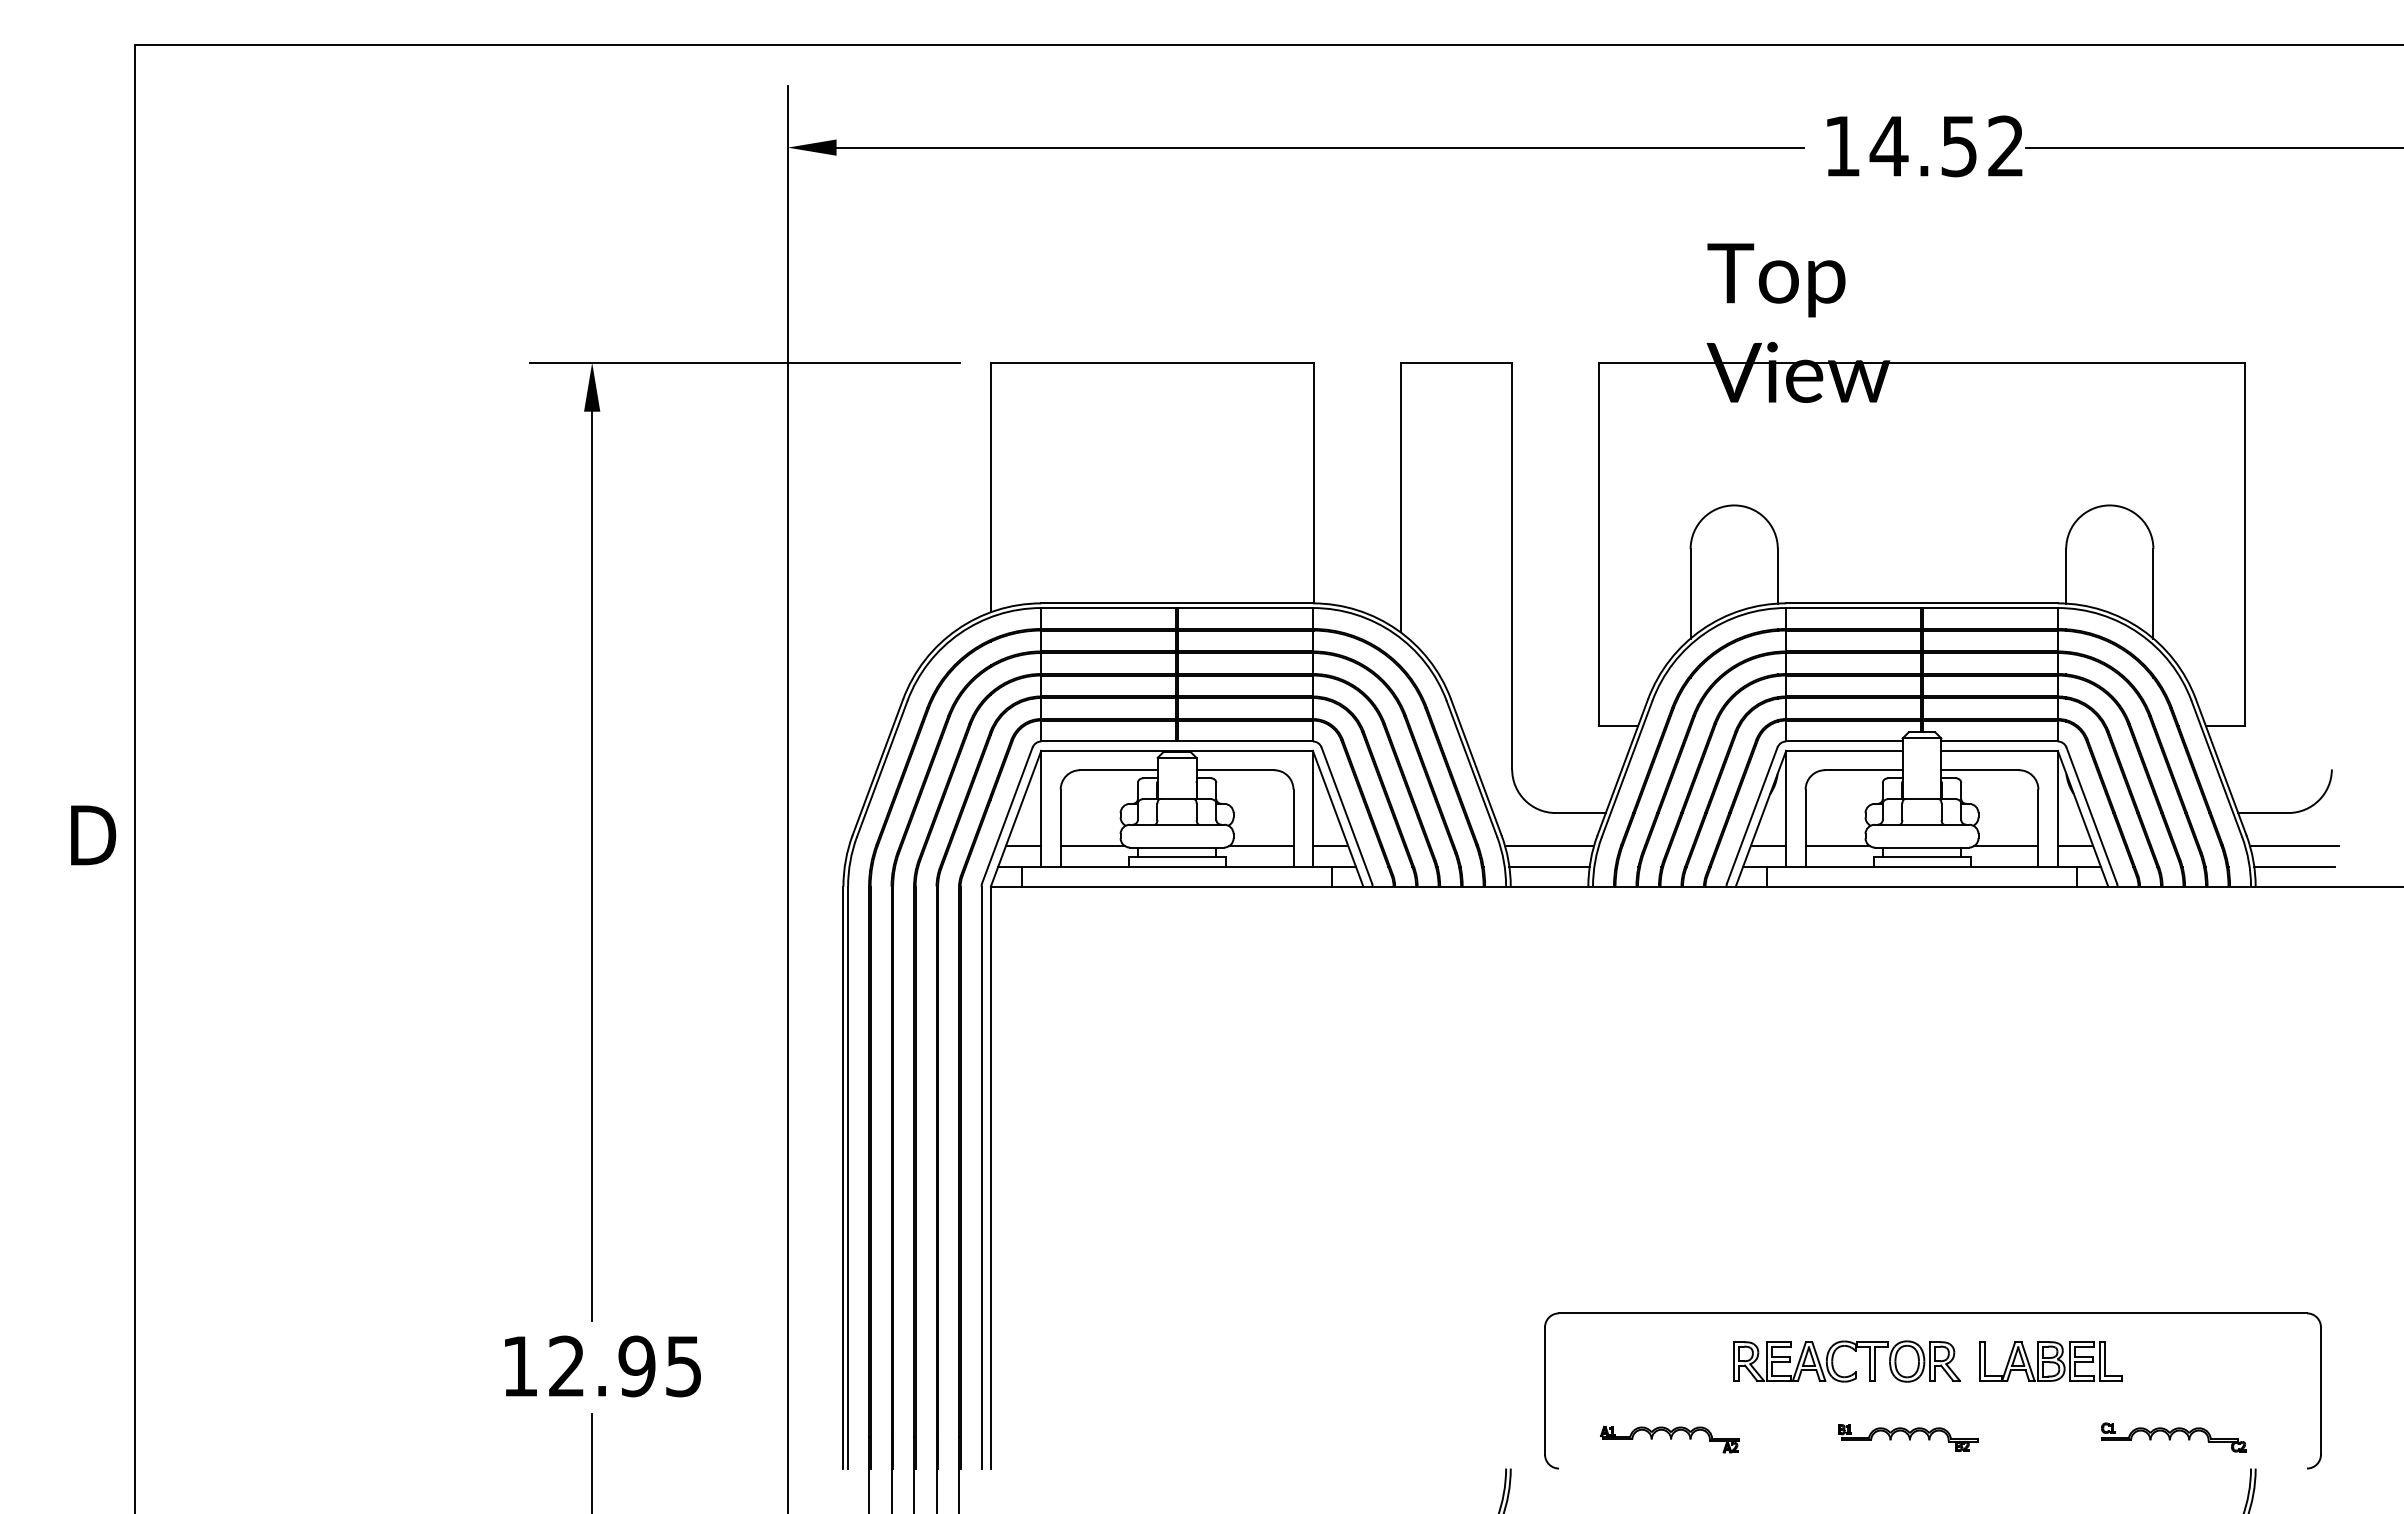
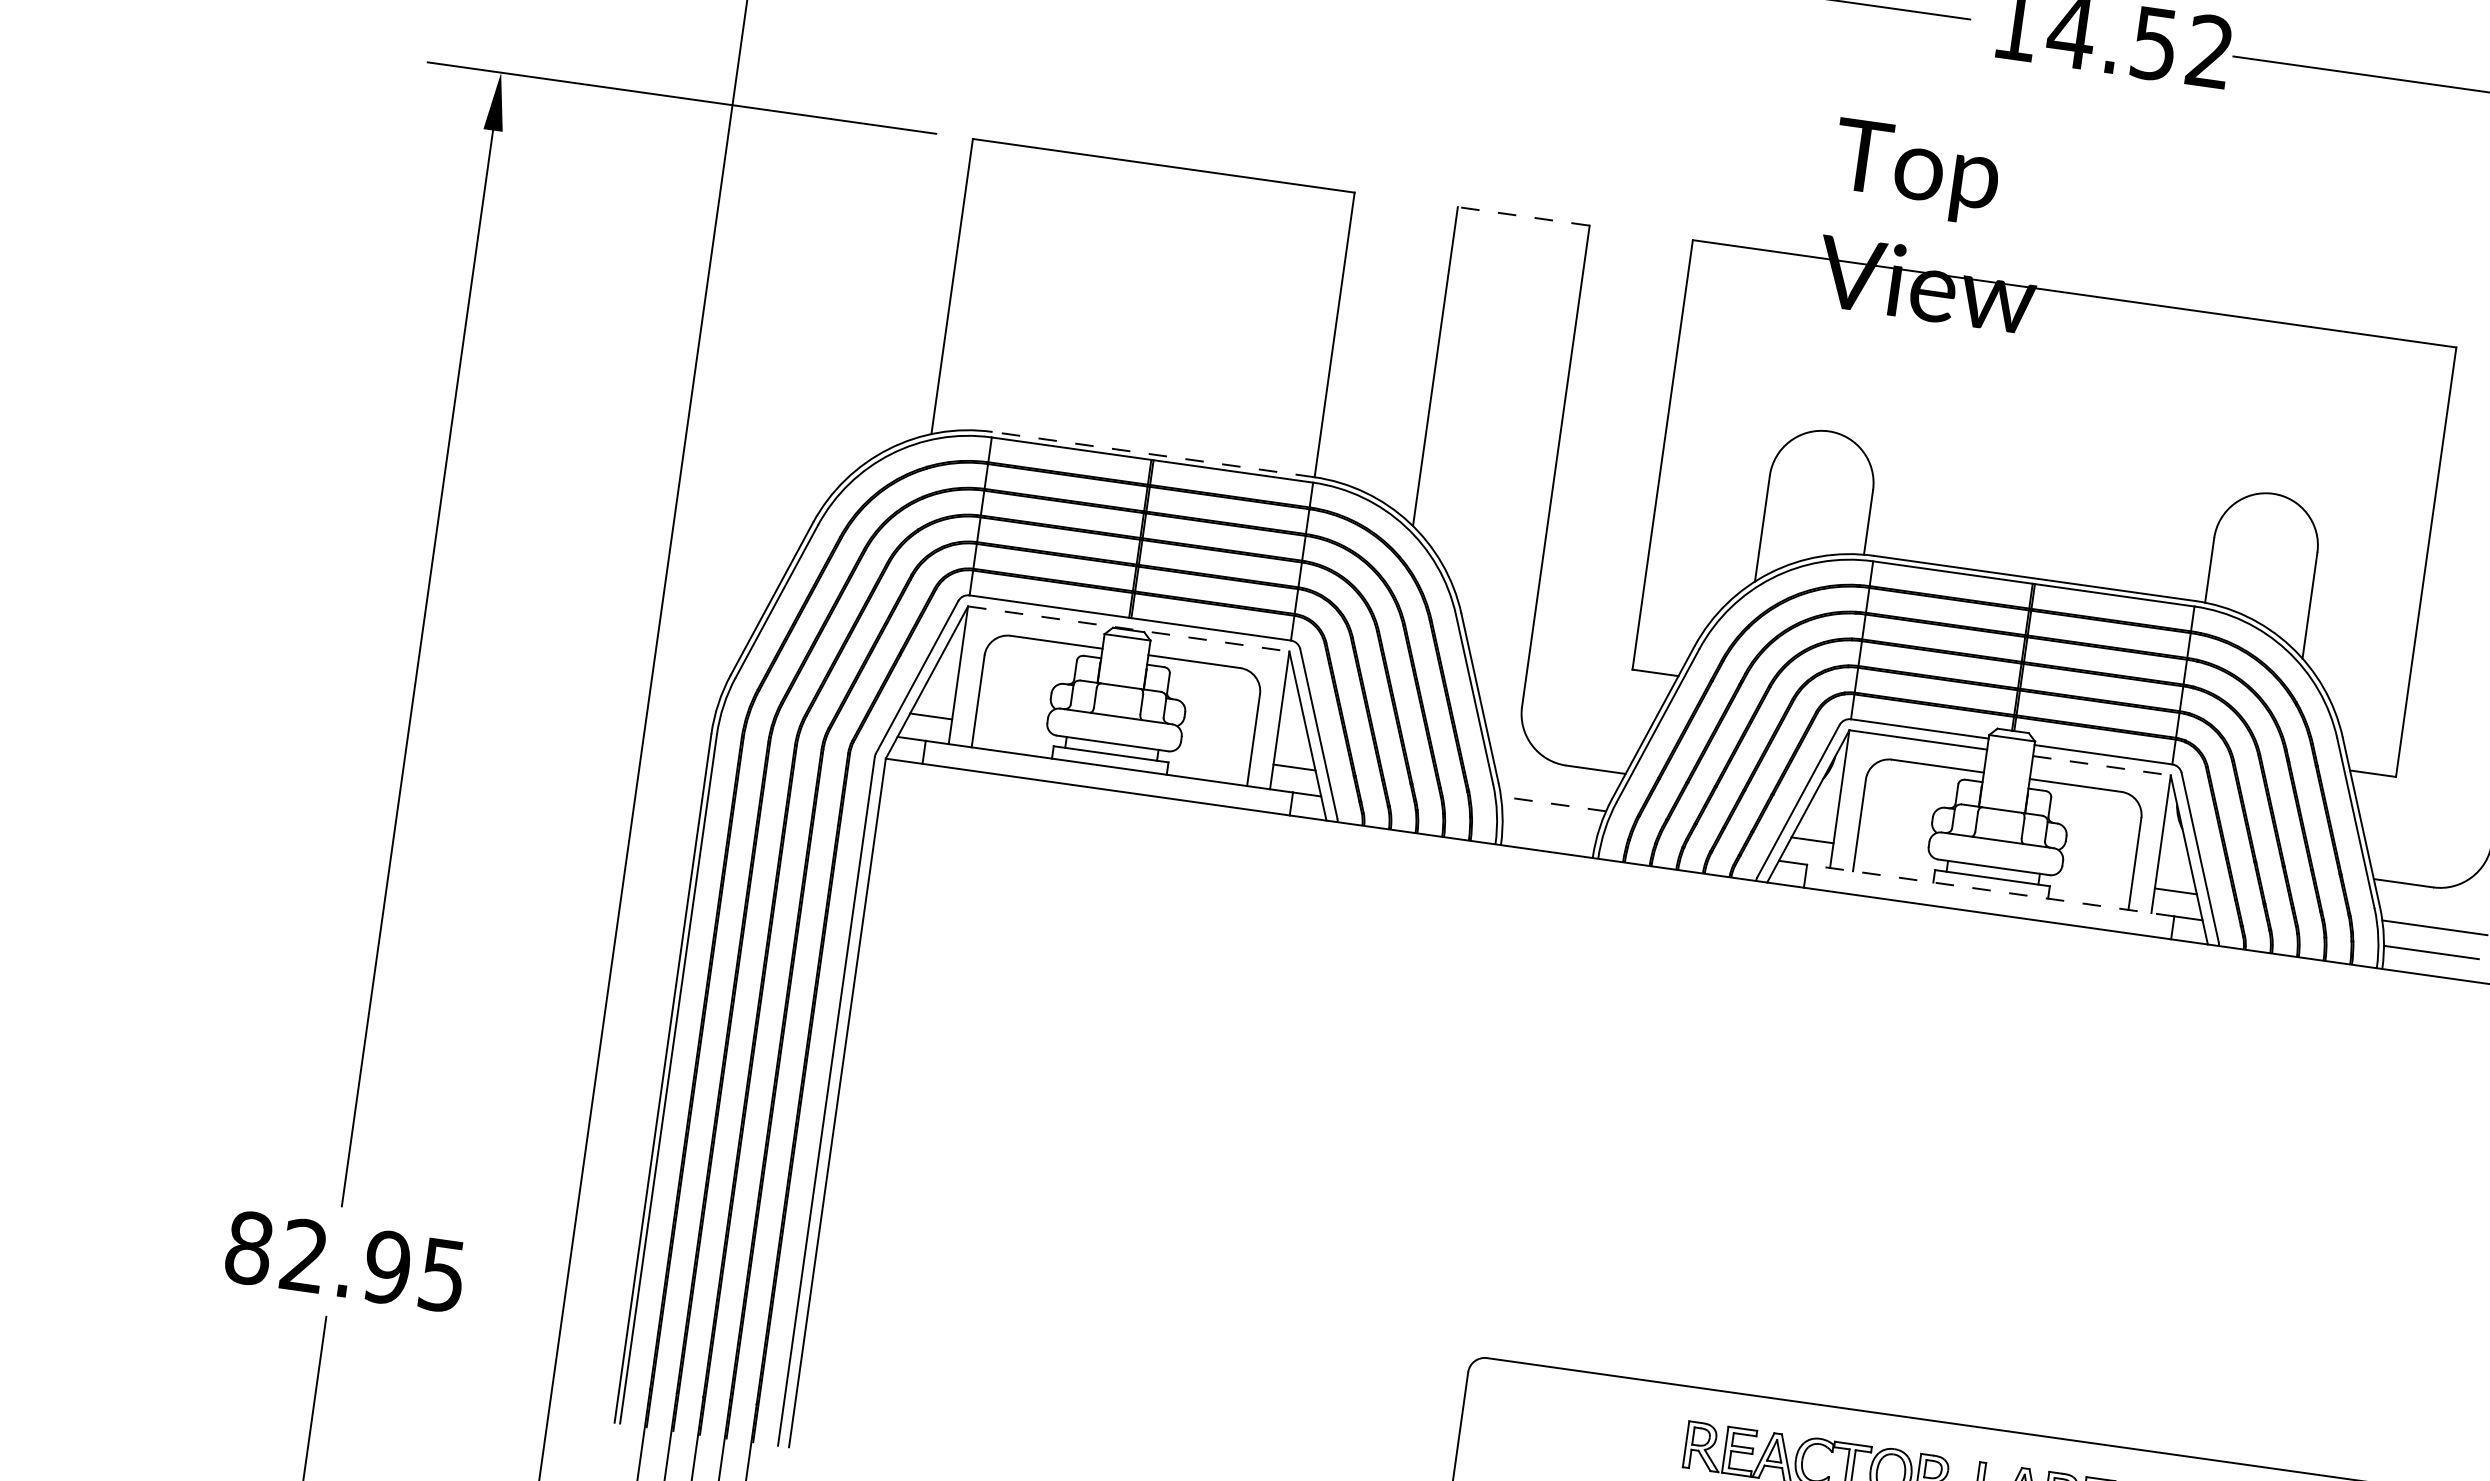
line: (1456, 362) -> (1523, 216), solid -> dashed
line: (1177, 603) -> (1153, 454), solid -> dashed
line: (1177, 750) -> (1129, 628), solid -> dashed
line: (2000, 750) -> (2103, 765), solid -> dashed
line: (1092, 846) -> (1012, 728), removed
line: (1260, 846) -> (1211, 756), removed
line: (1549, 846) -> (1553, 804), solid -> dashed
line: (1837, 846) -> (1894, 852), removed
line: (2005, 846) -> (2092, 879), removed
line: (1549, 867) -> (1549, 828), removed
line: (1921, 867) -> (1990, 890), solid -> dashed
text: (520, 1366) -> (249, 1248), 12.95 -> 82.95

